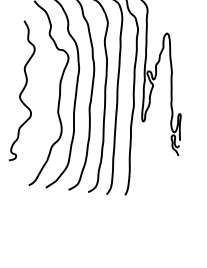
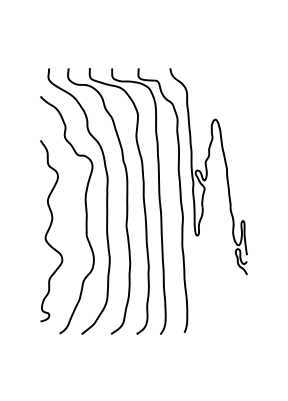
curve: (23, 90) -> (49, 230), moved

